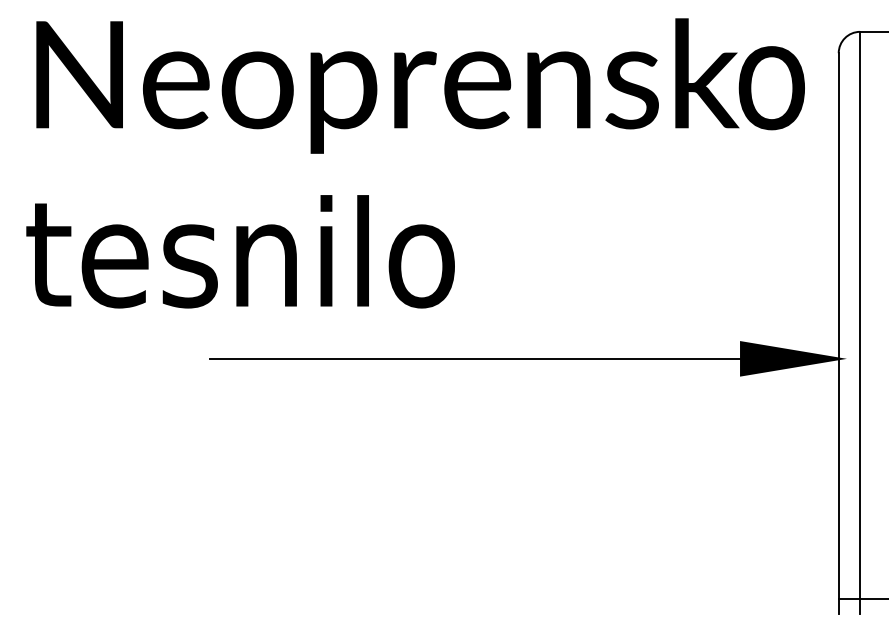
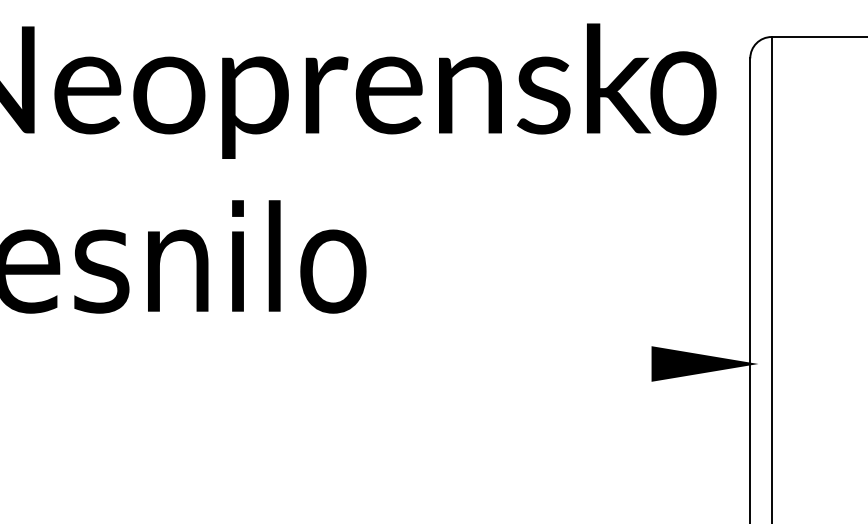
line: (474, 358) -> (386, 363), removed

